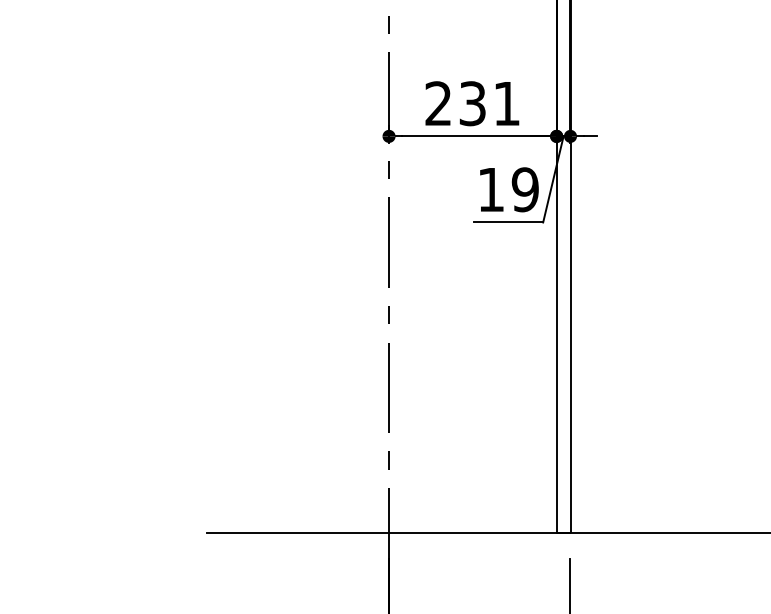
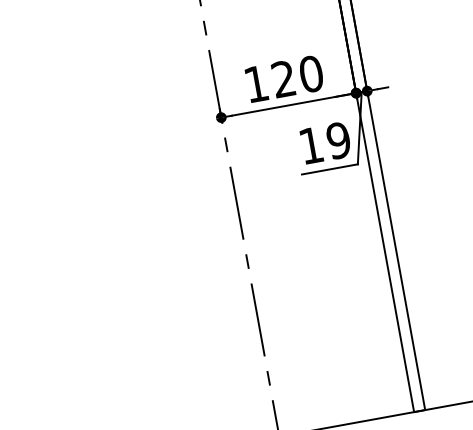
text: (472, 103) -> (283, 78), 231 -> 120

